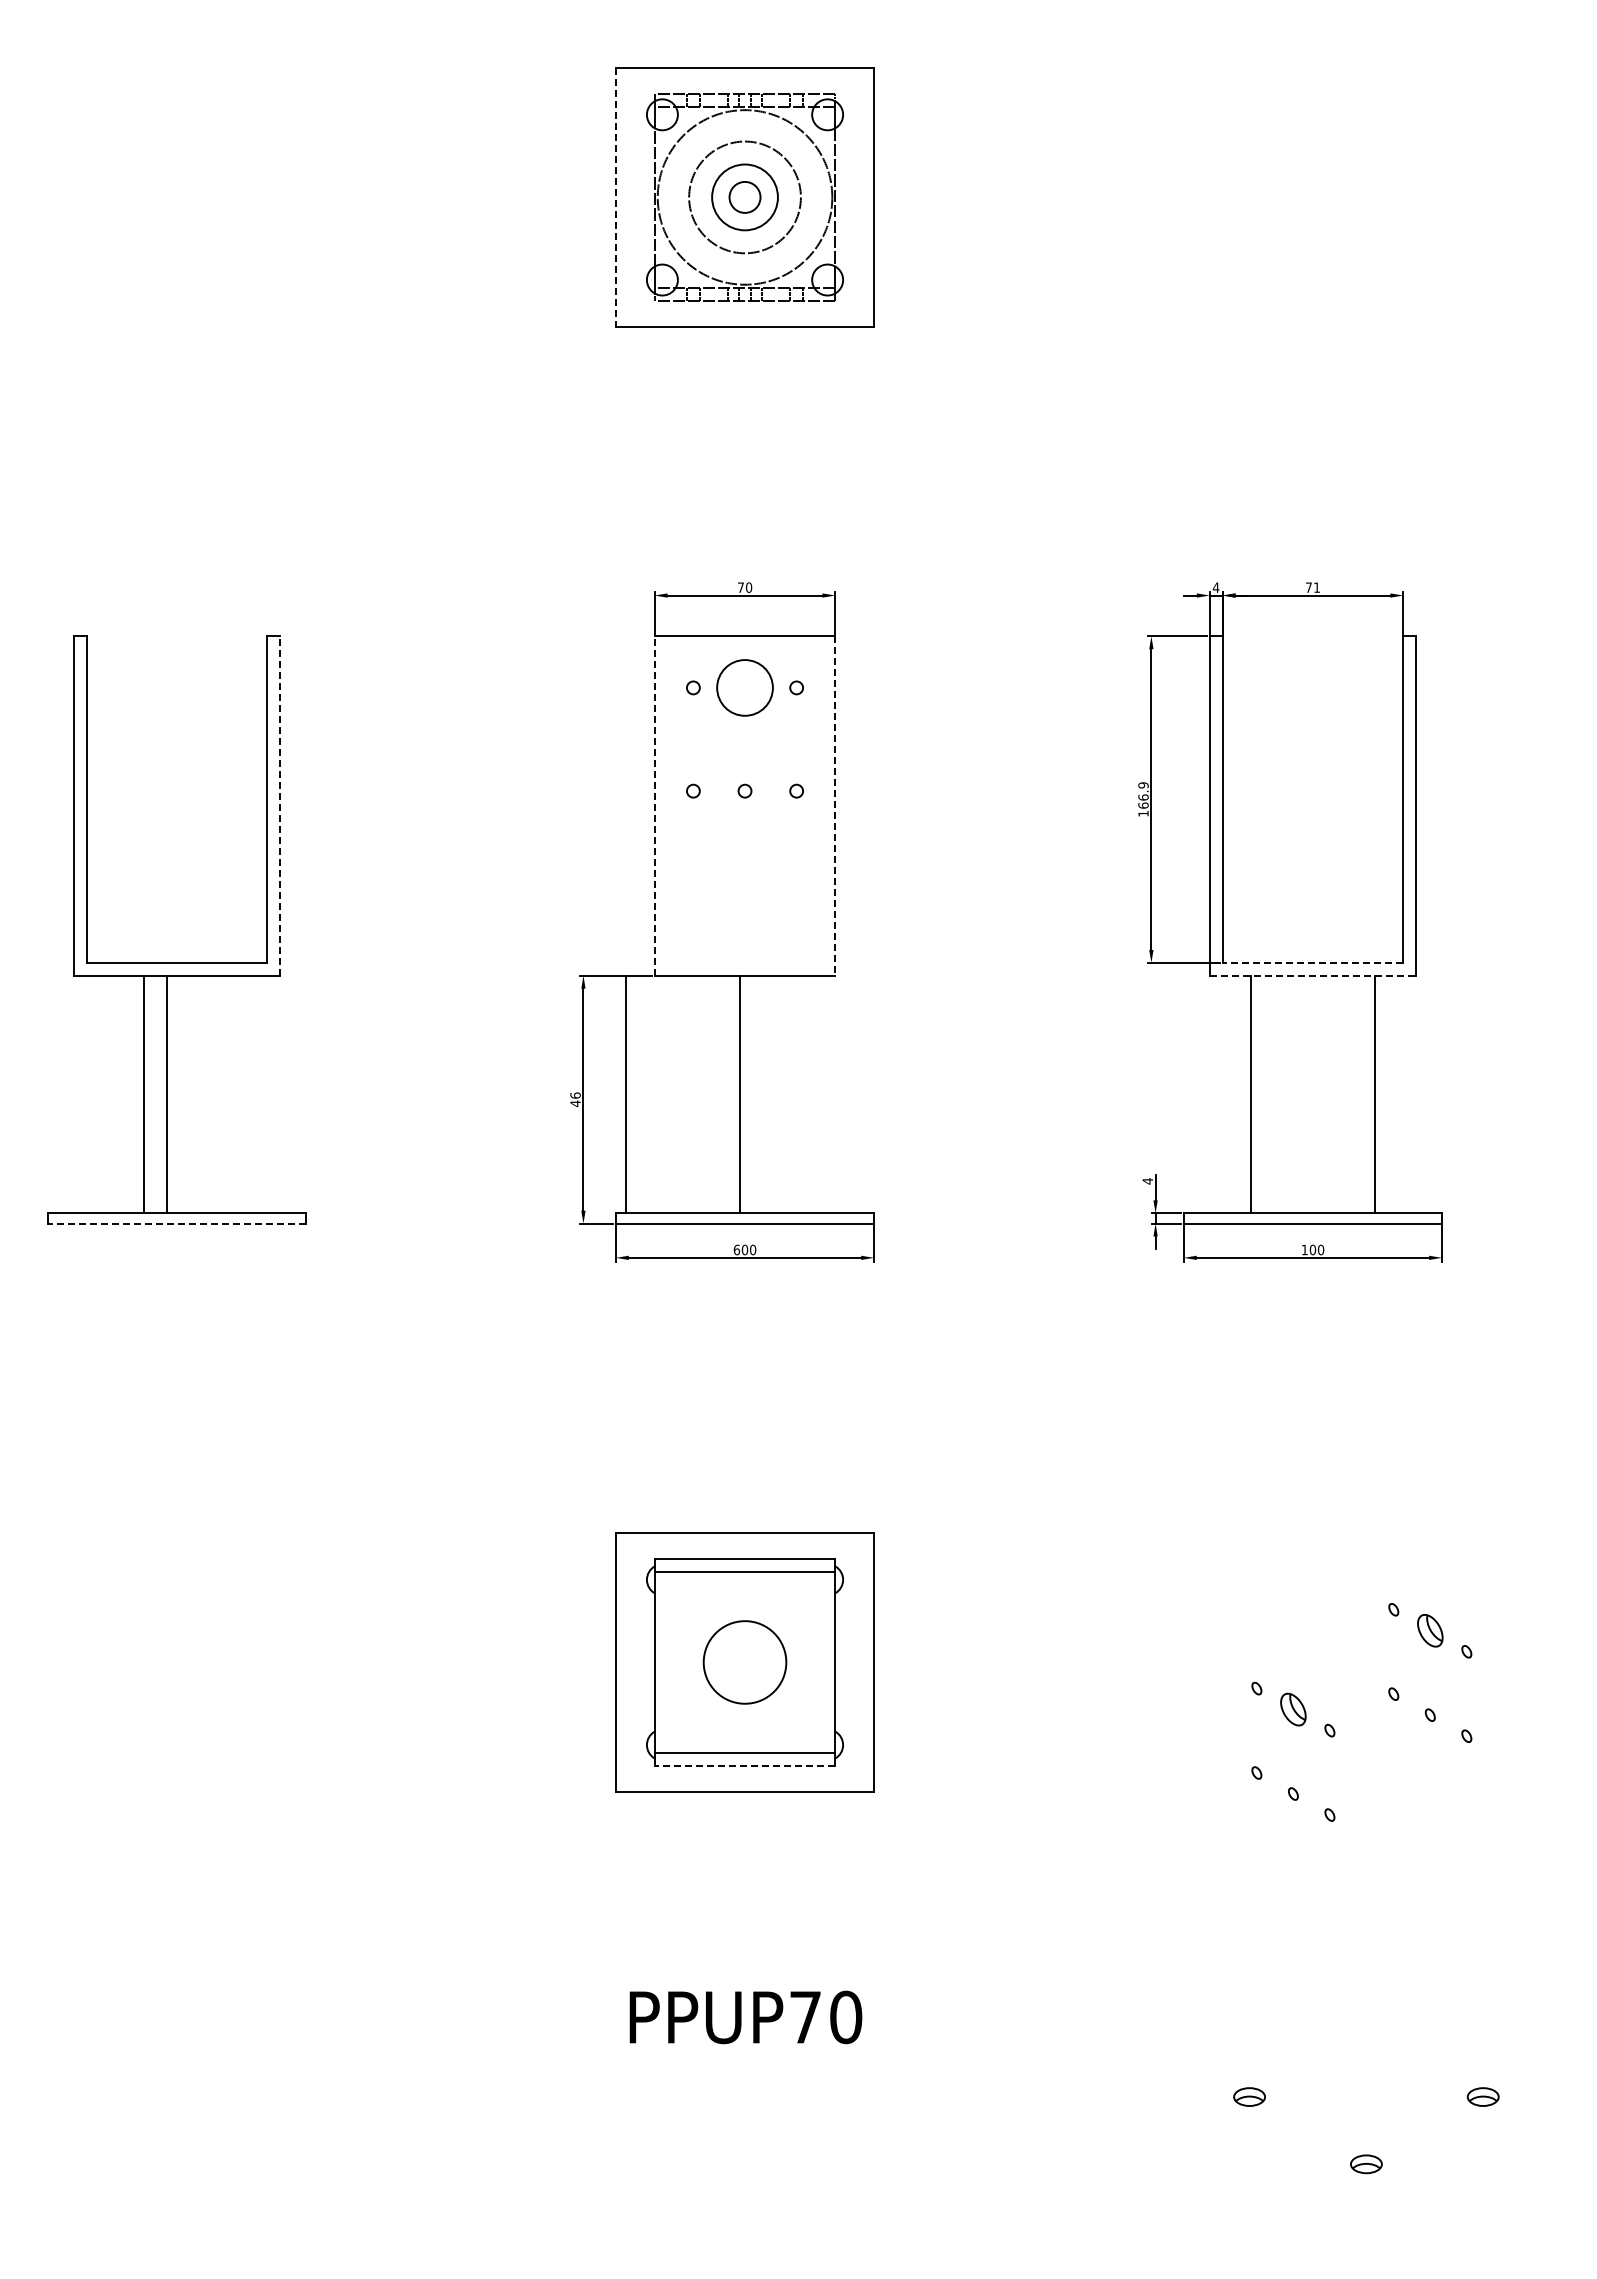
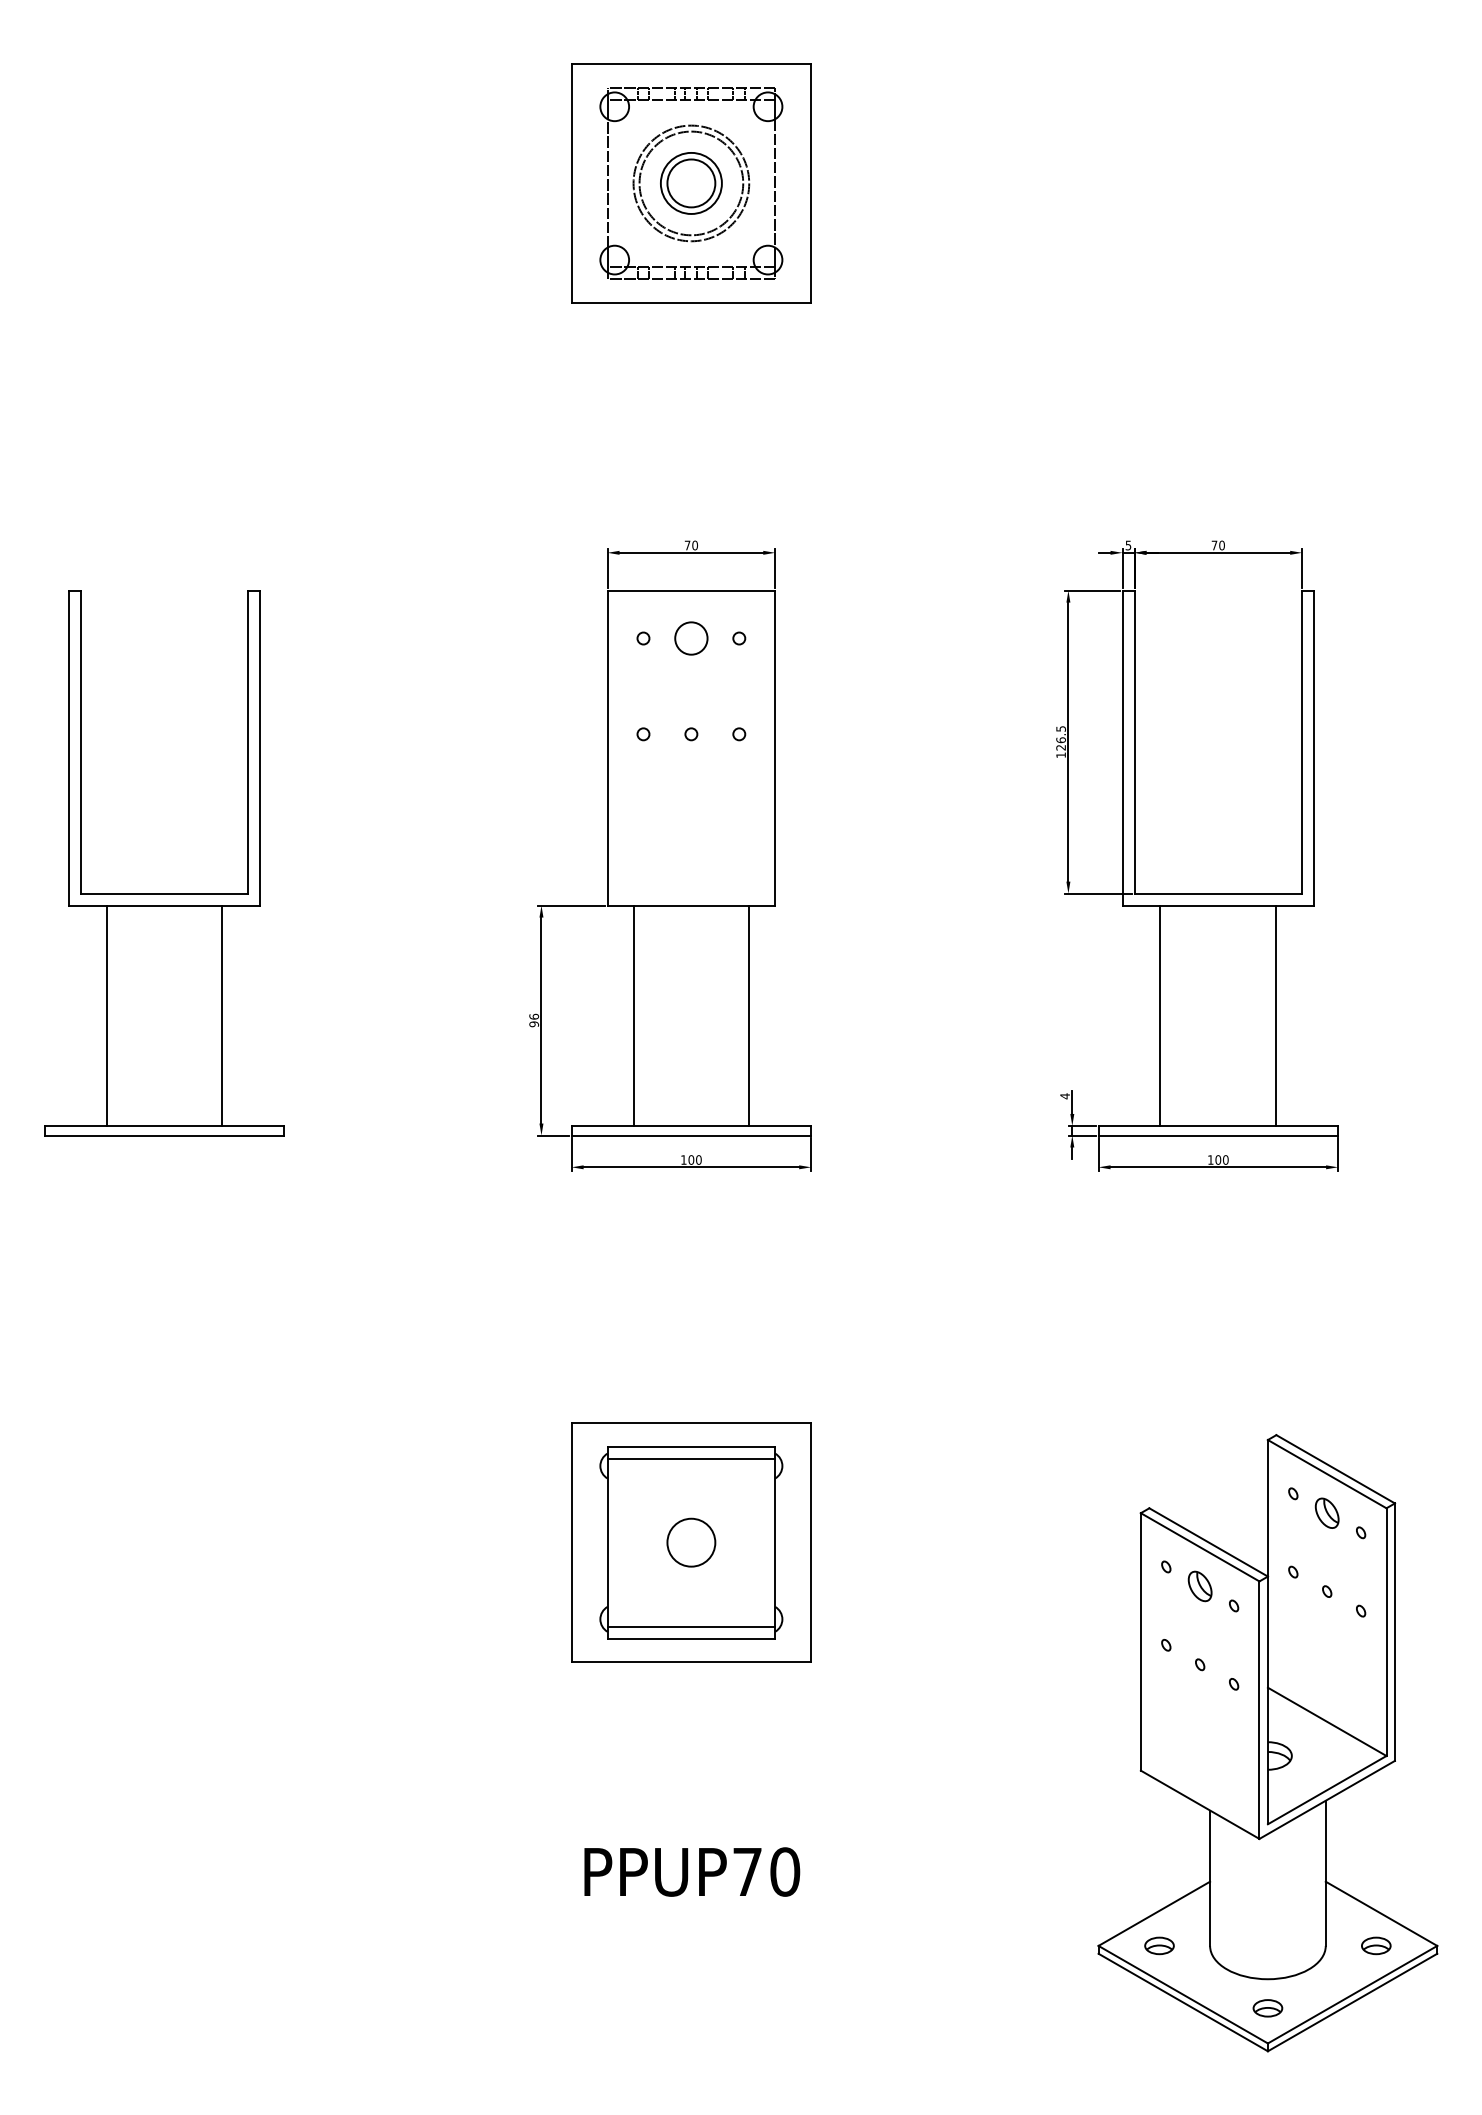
line: (615, 197) -> (571, 183), dashed -> solid
circle: (744, 197) -> (690, 183), size x0.71
circle: (744, 197) -> (690, 183), size x1.67
text: (1215, 587) -> (1127, 545), 4 -> 5
text: (1316, 587) -> (1221, 545), 71 -> 70
circle: (744, 687) -> (690, 638), size x0.62
text: (1143, 795) -> (1061, 738), 166.9 -> 126.5
line: (280, 806) -> (260, 748), dashed -> solid
line: (654, 806) -> (607, 748), dashed -> solid
line: (835, 806) -> (775, 748), dashed -> solid
line: (1312, 962) -> (1217, 893), dashed -> solid
line: (1313, 975) -> (1218, 905), dashed -> solid
line: (144, 1094) -> (222, 1015), moved
line: (166, 1094) -> (106, 1015), moved
line: (625, 1094) -> (633, 1015), moved
line: (740, 1094) -> (749, 1015), moved
text: (575, 1103) -> (534, 1024), 46 -> 96
line: (176, 1223) -> (163, 1135), dashed -> solid
text: (736, 1249) -> (683, 1159), 600 -> 100
circle: (744, 1662) -> (690, 1542), size x0.62
line: (744, 1765) -> (690, 1638), dashed -> solid
part: (1365, 1878) -> (1267, 1743), added

